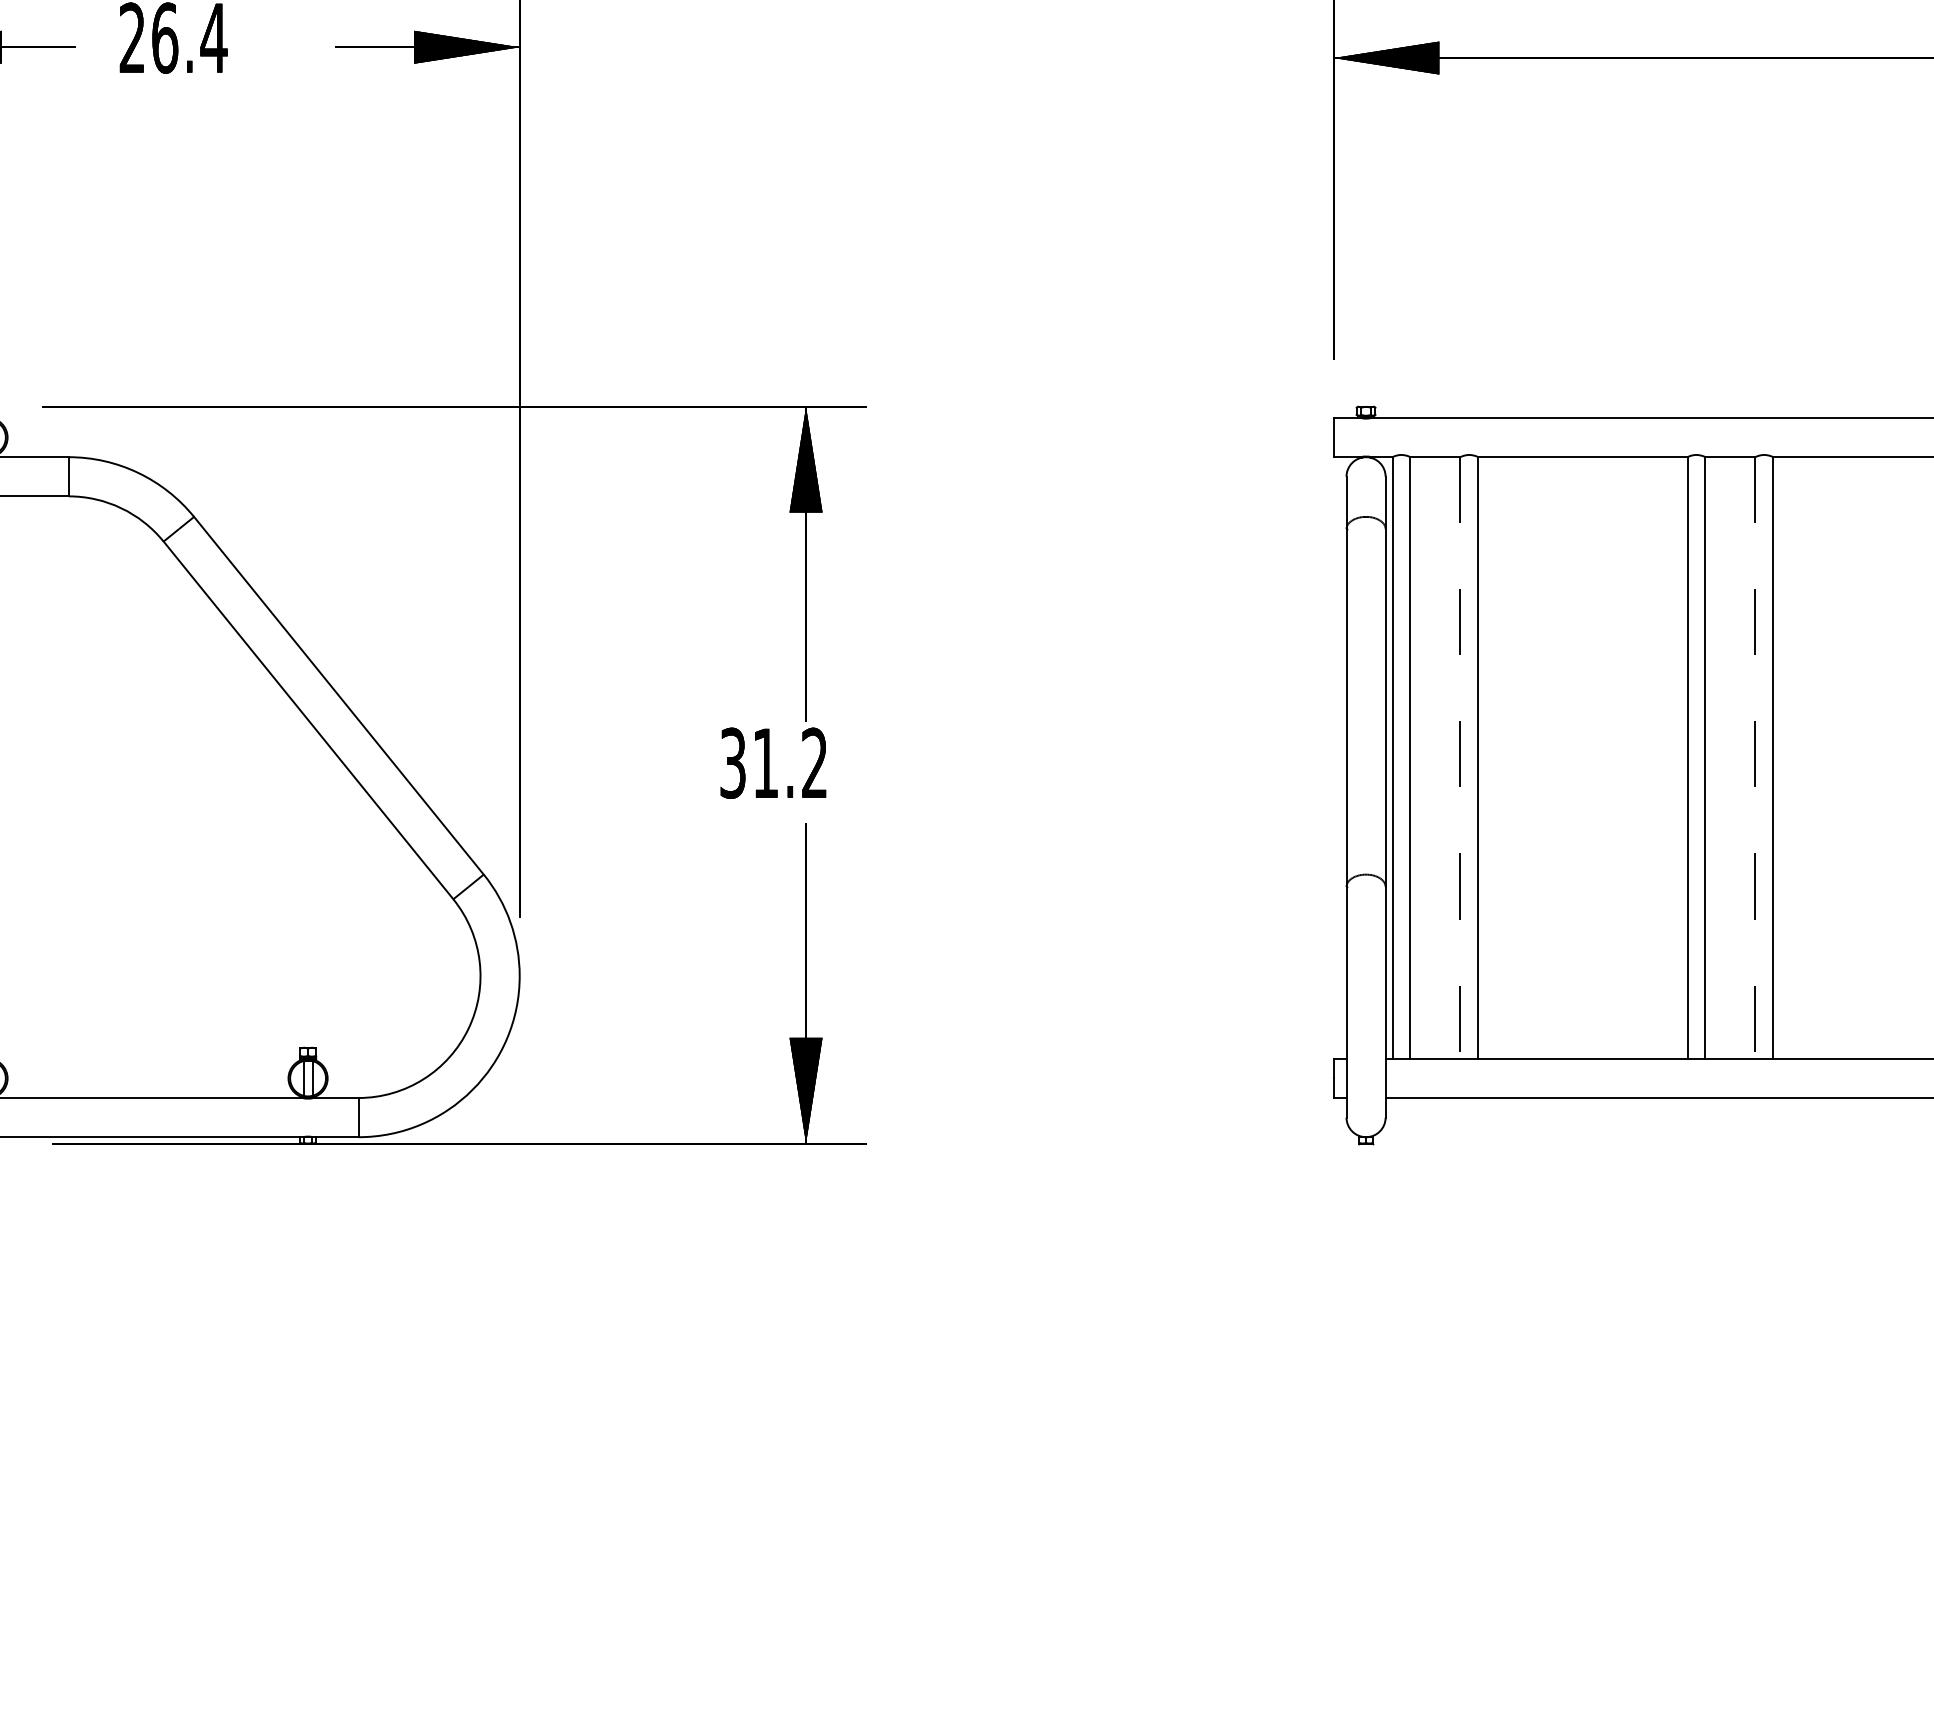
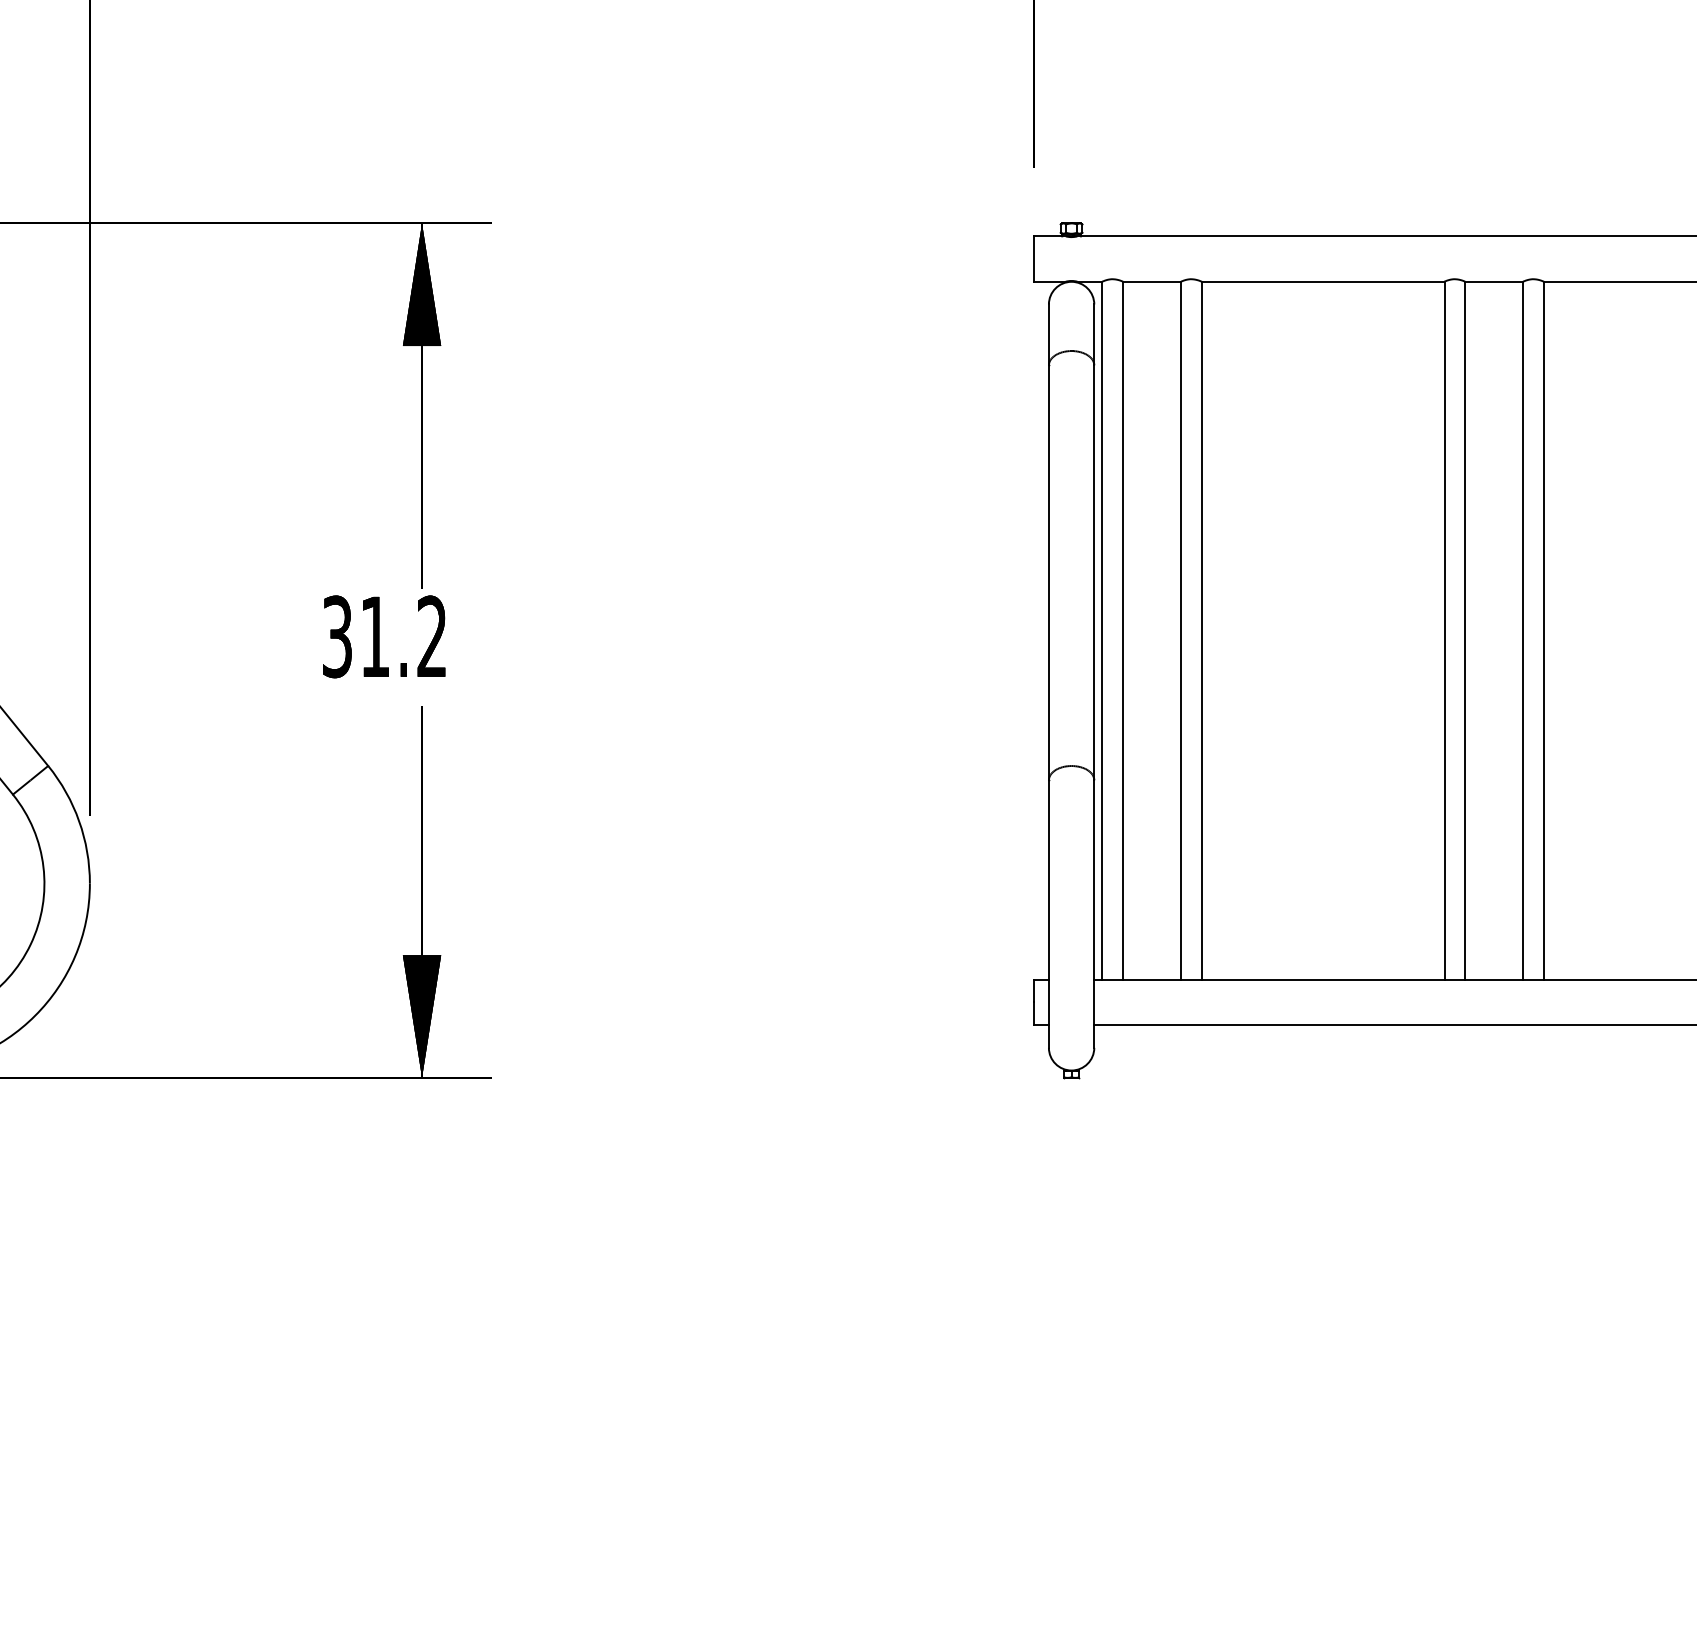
line: (1460, 757) -> (1181, 630), dashed -> solid
line: (1755, 757) -> (1523, 630), dashed -> solid

